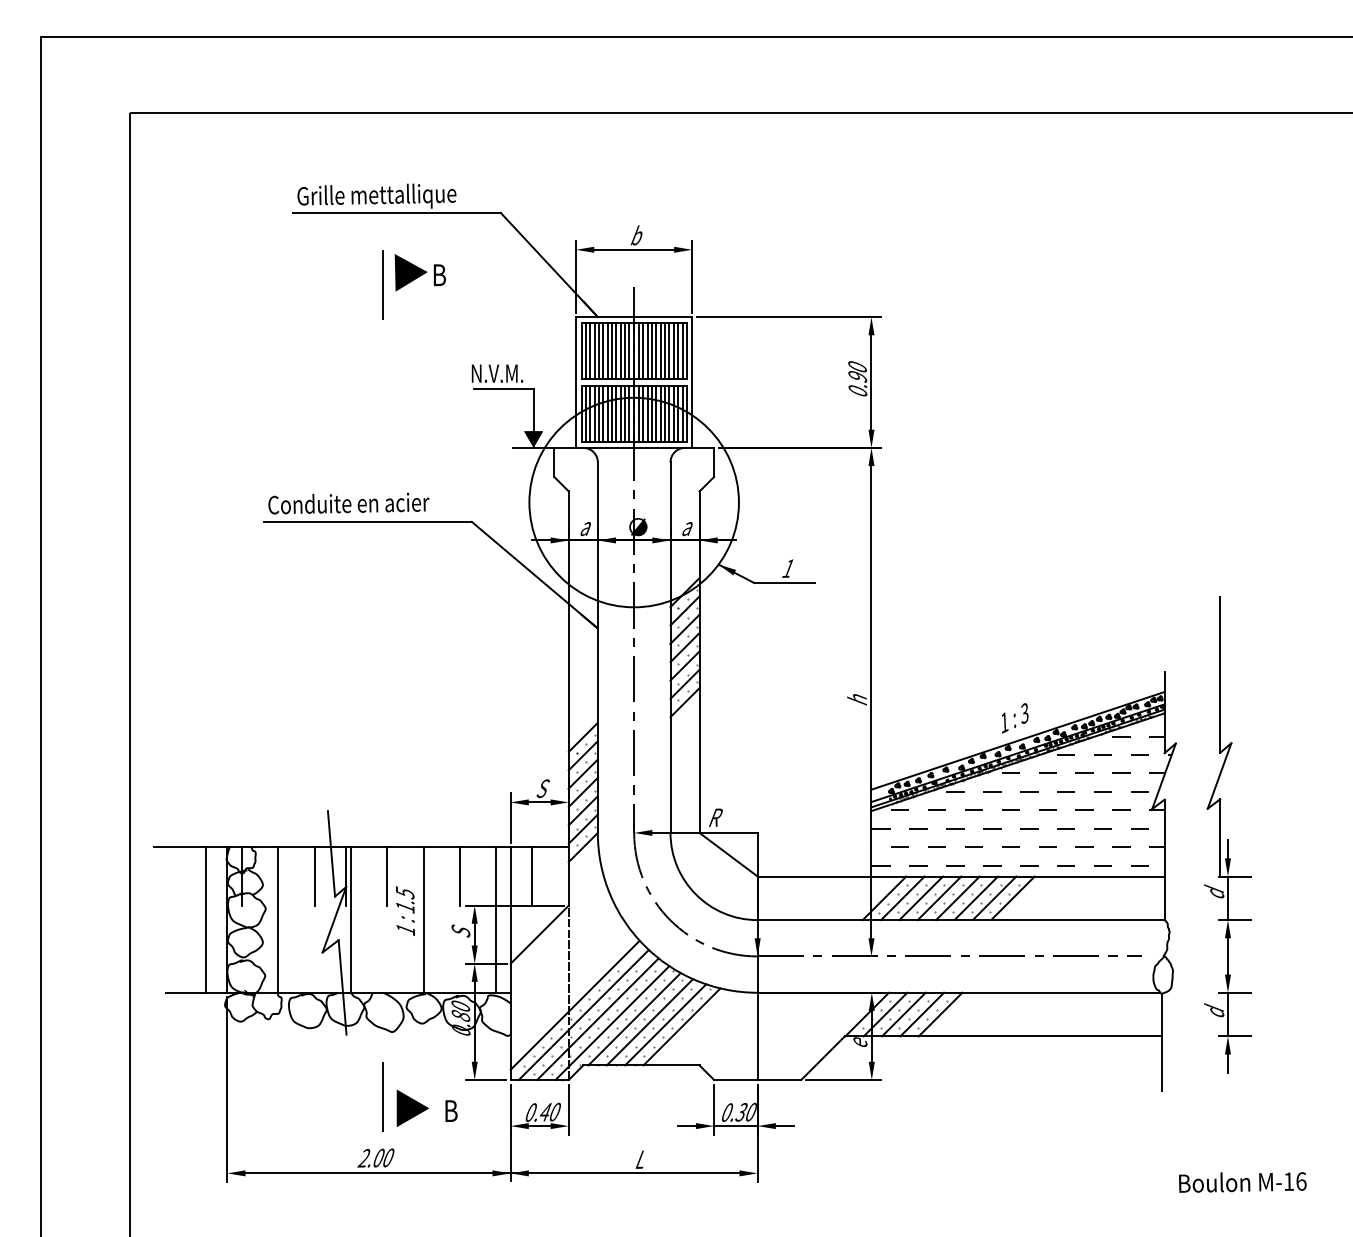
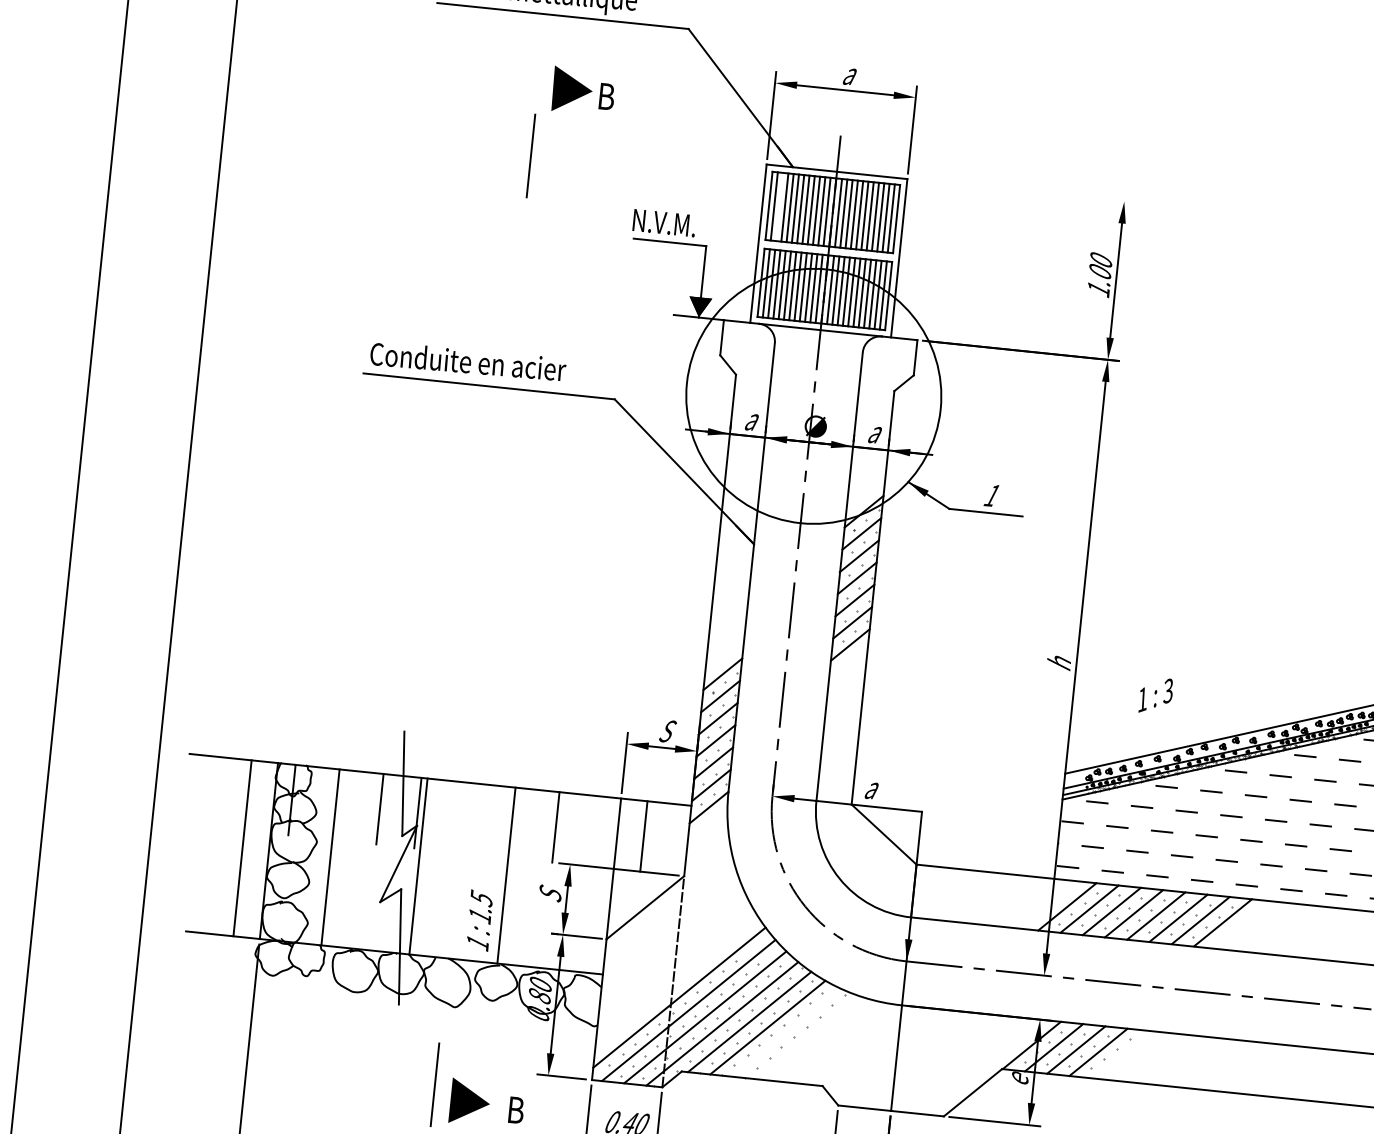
text: (636, 235) -> (850, 73), b -> a
line: (382, 284) -> (530, 155), moved
line: (788, 317) -> (1023, 191), removed
line: (590, 350) -> (779, 206), removed
text: (857, 383) -> (1099, 280), 0.90 -> 1.00
text: (1015, 718) -> (1156, 696), moved
text: (715, 817) -> (872, 787), R -> a
line: (387, 876) -> (468, 818), removed
text: (405, 910) -> (479, 919), moved
line: (496, 919) -> (594, 883), removed
line: (940, 1014) -> (1120, 1054), removed
line: (665, 1024) -> (786, 1032), removed
line: (681, 1026) -> (805, 1036), removed

